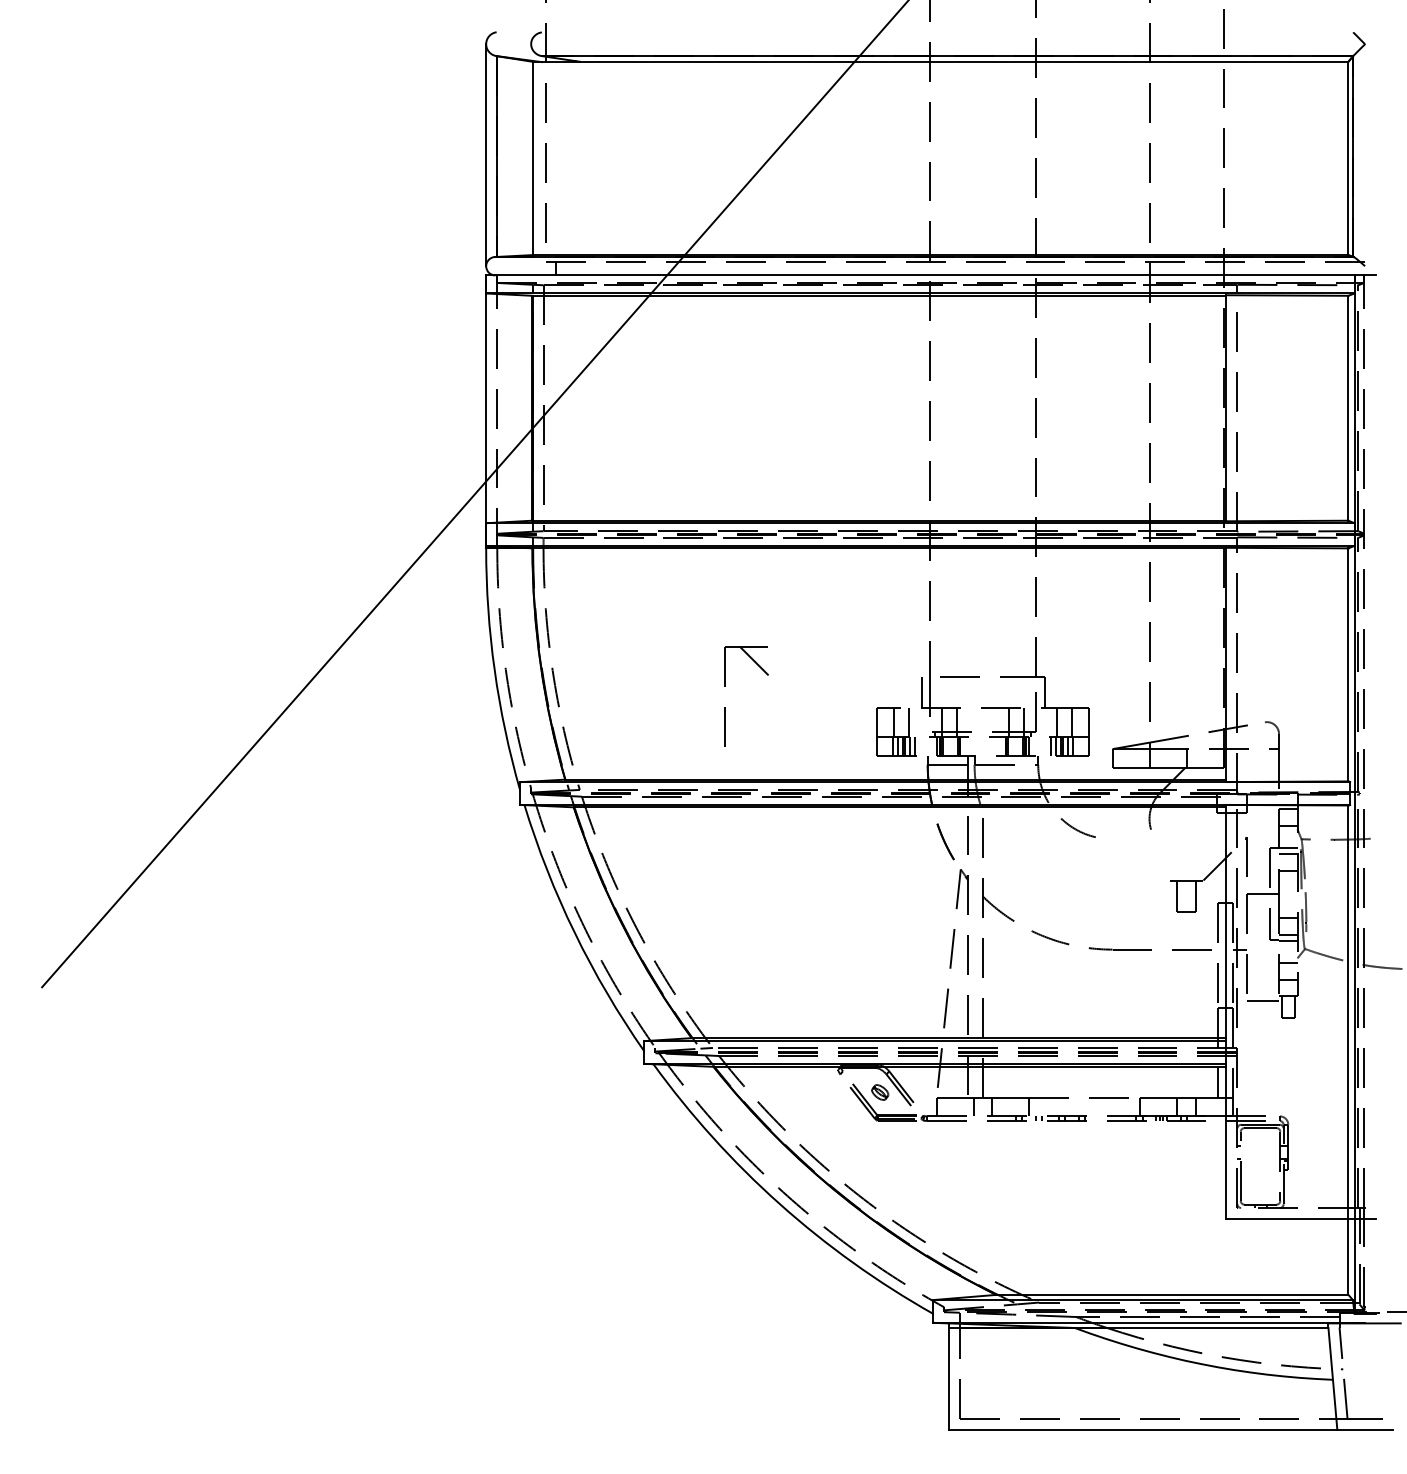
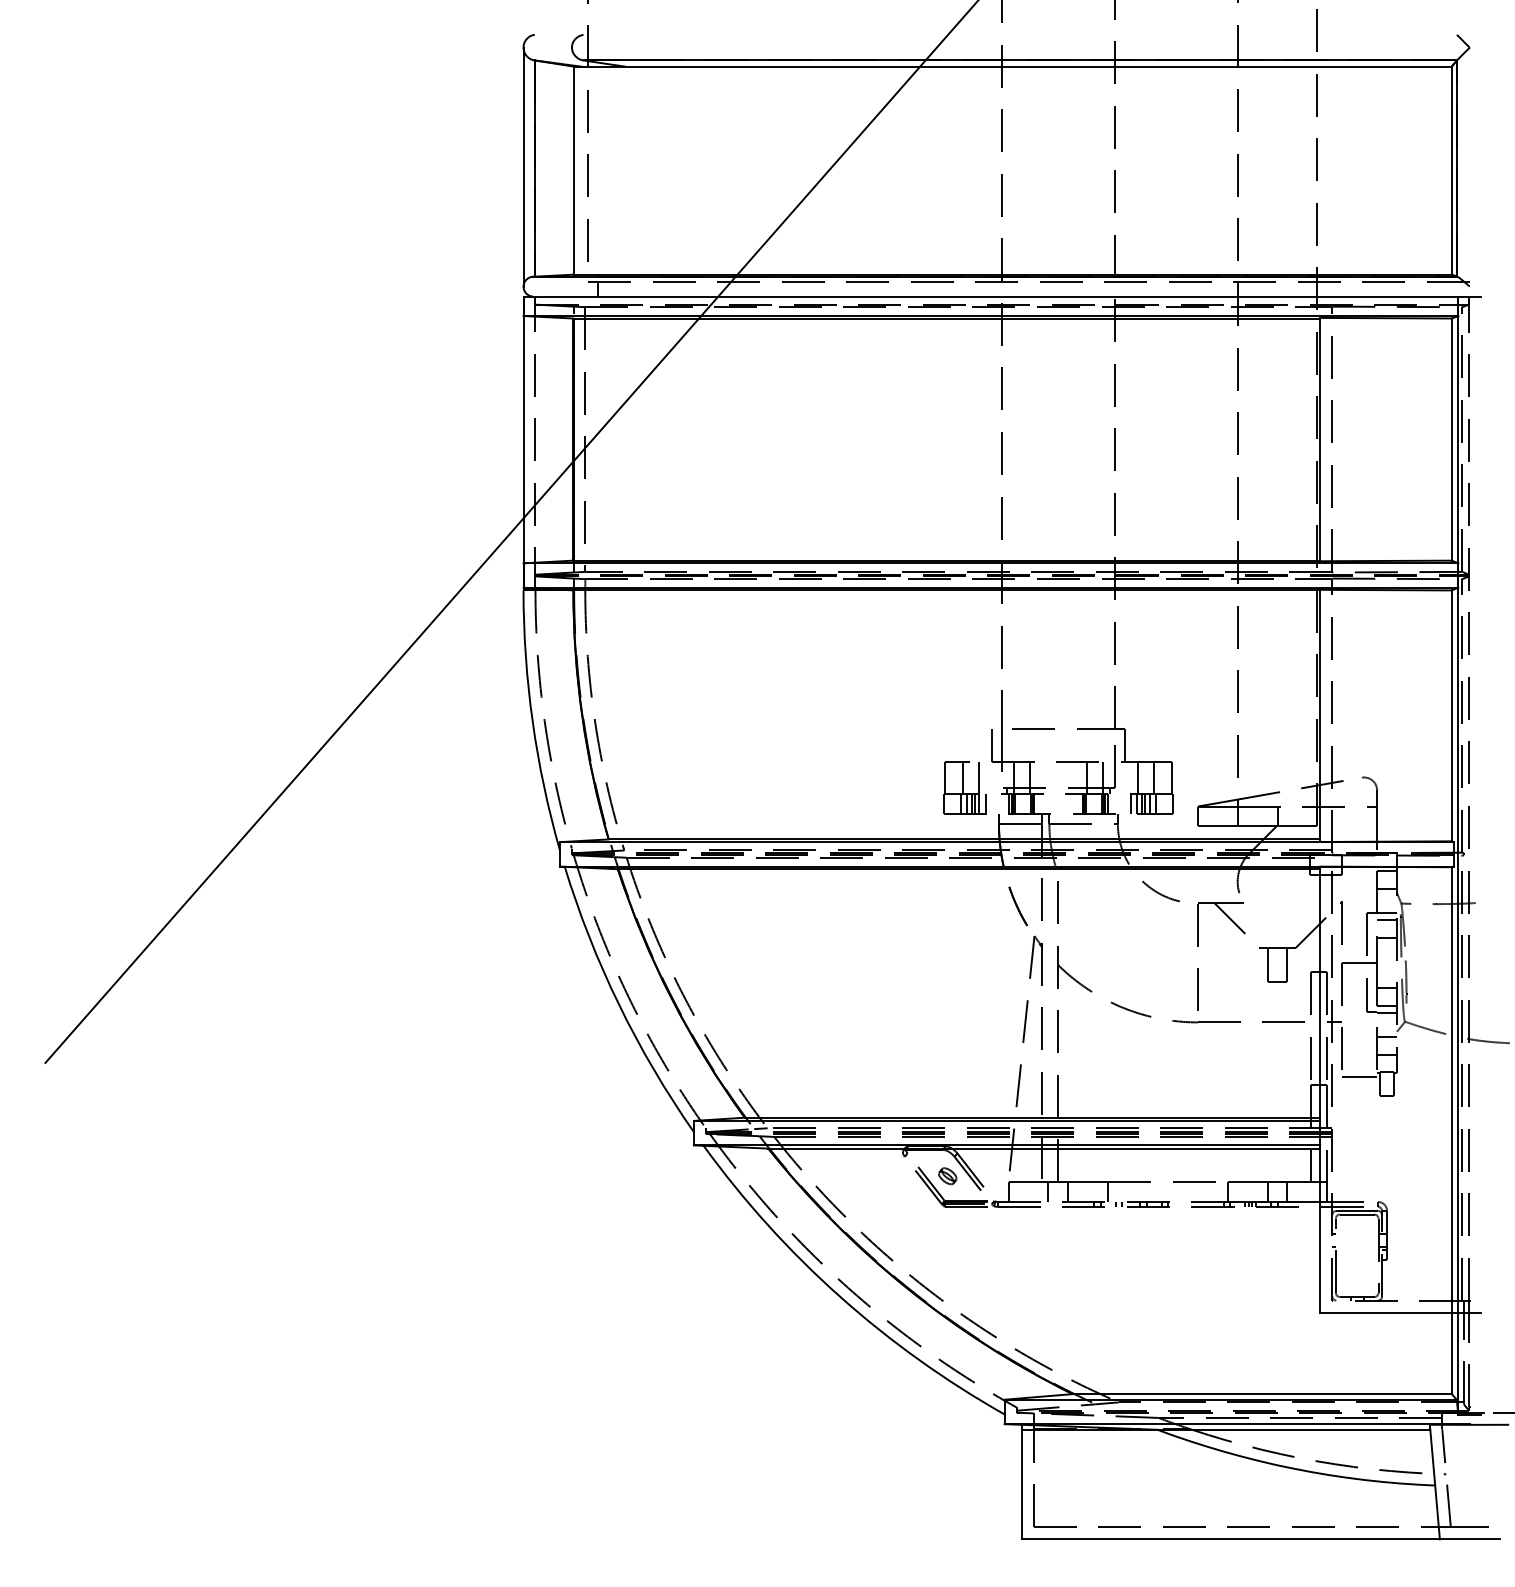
part: (725, 686) -> (1198, 945), moved

